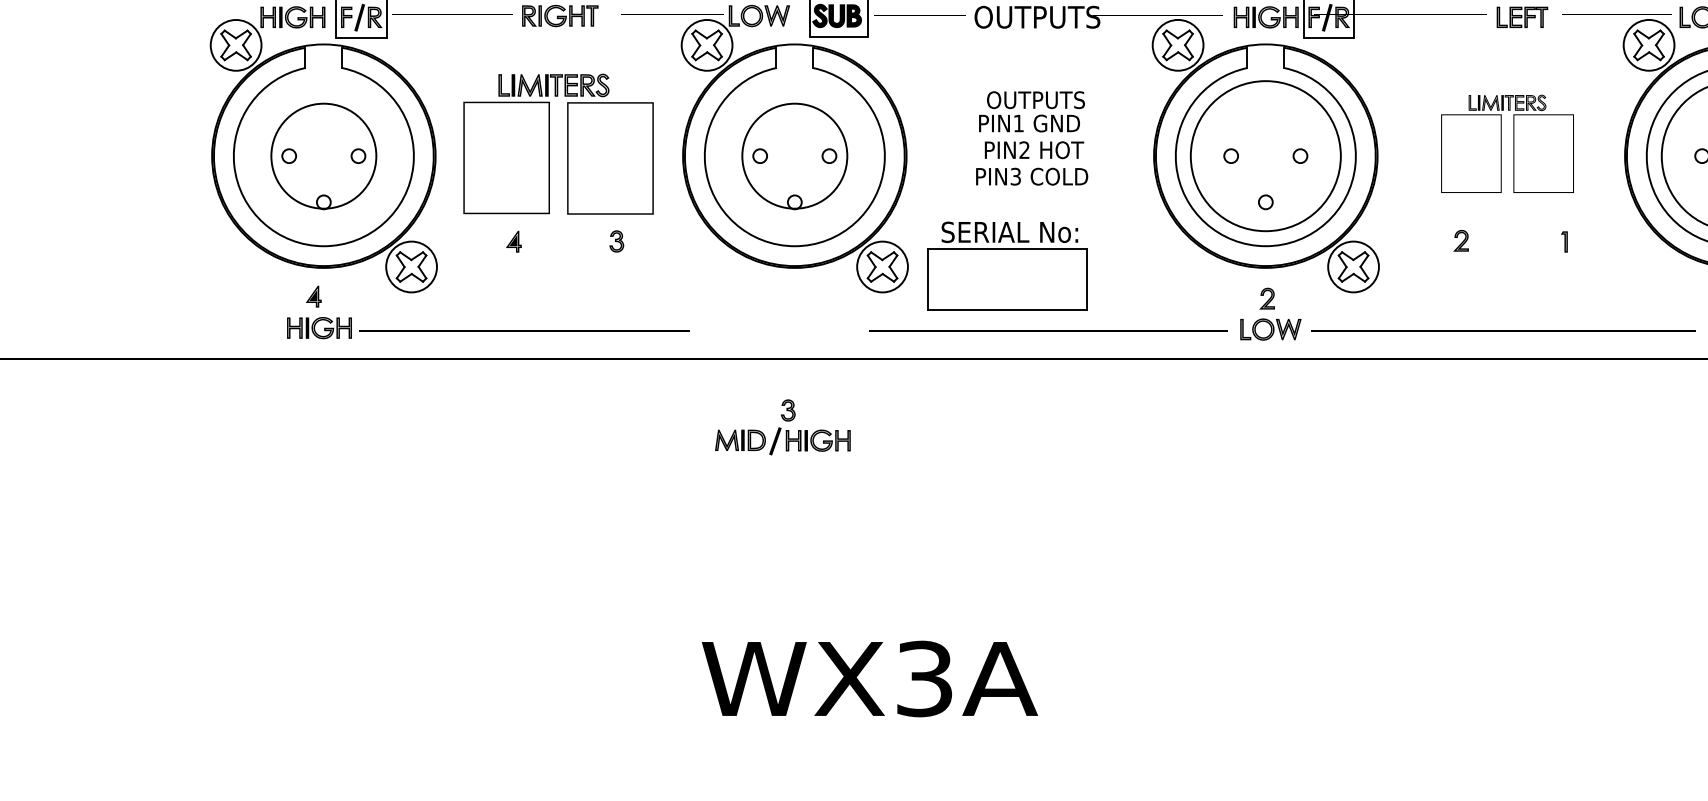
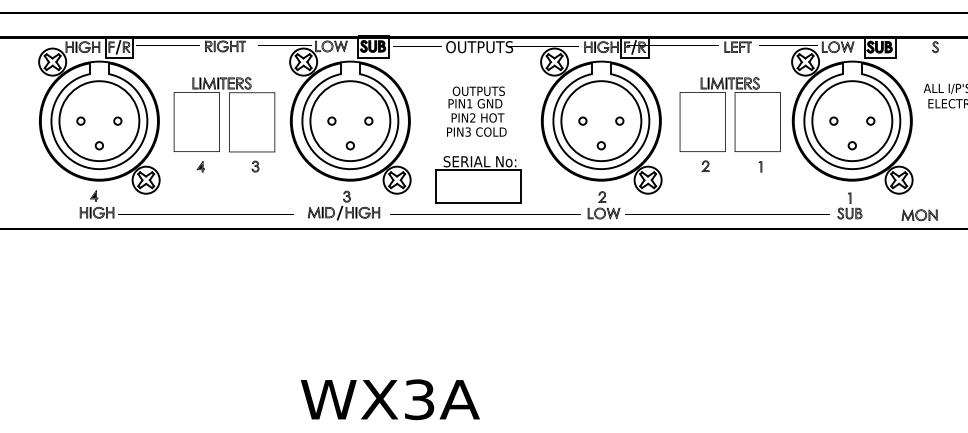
part: (1506, 143) -> (729, 114), size x1.43
circle: (324, 156) -> (99, 121), size x1.43
circle: (795, 156) -> (350, 121), size x1.43
part: (1007, 265) -> (478, 179), moved
part: (783, 427) -> (344, 205), moved

